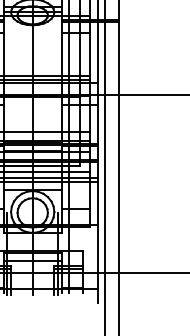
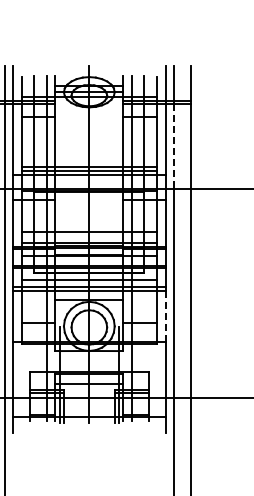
line: (104, 58) -> (173, 146), solid -> dashed
line: (97, 203) -> (165, 316), solid -> dashed

